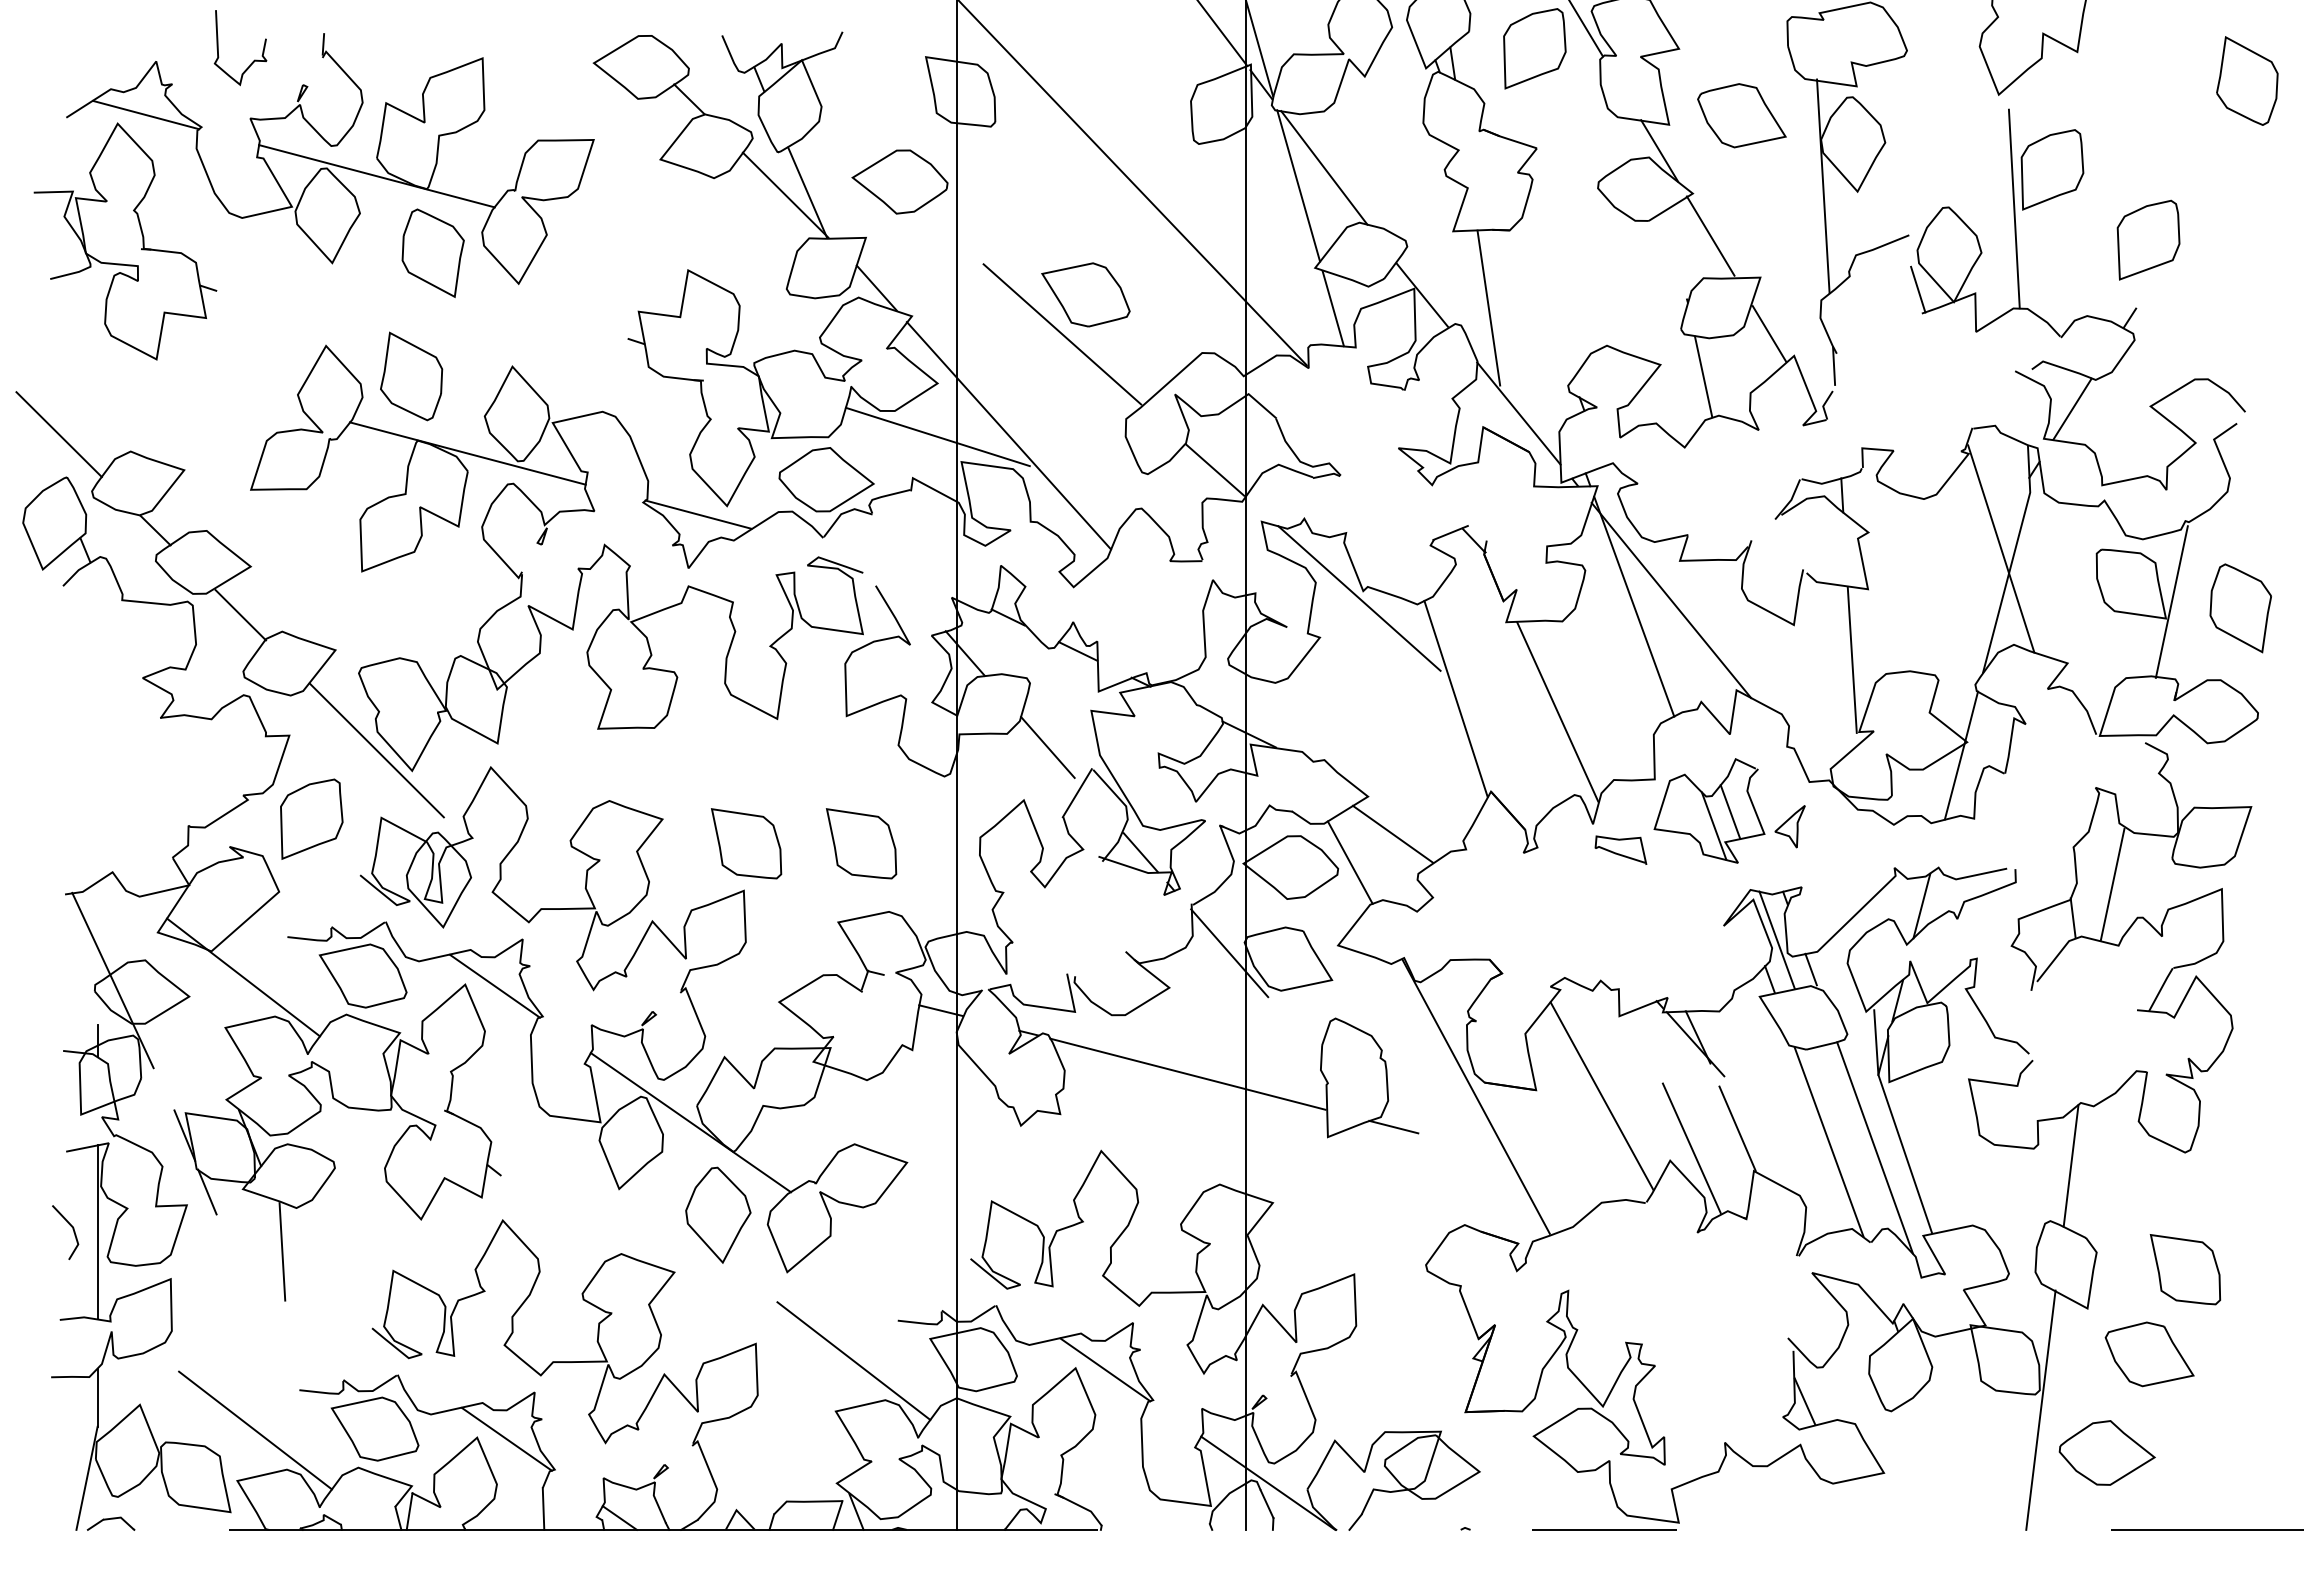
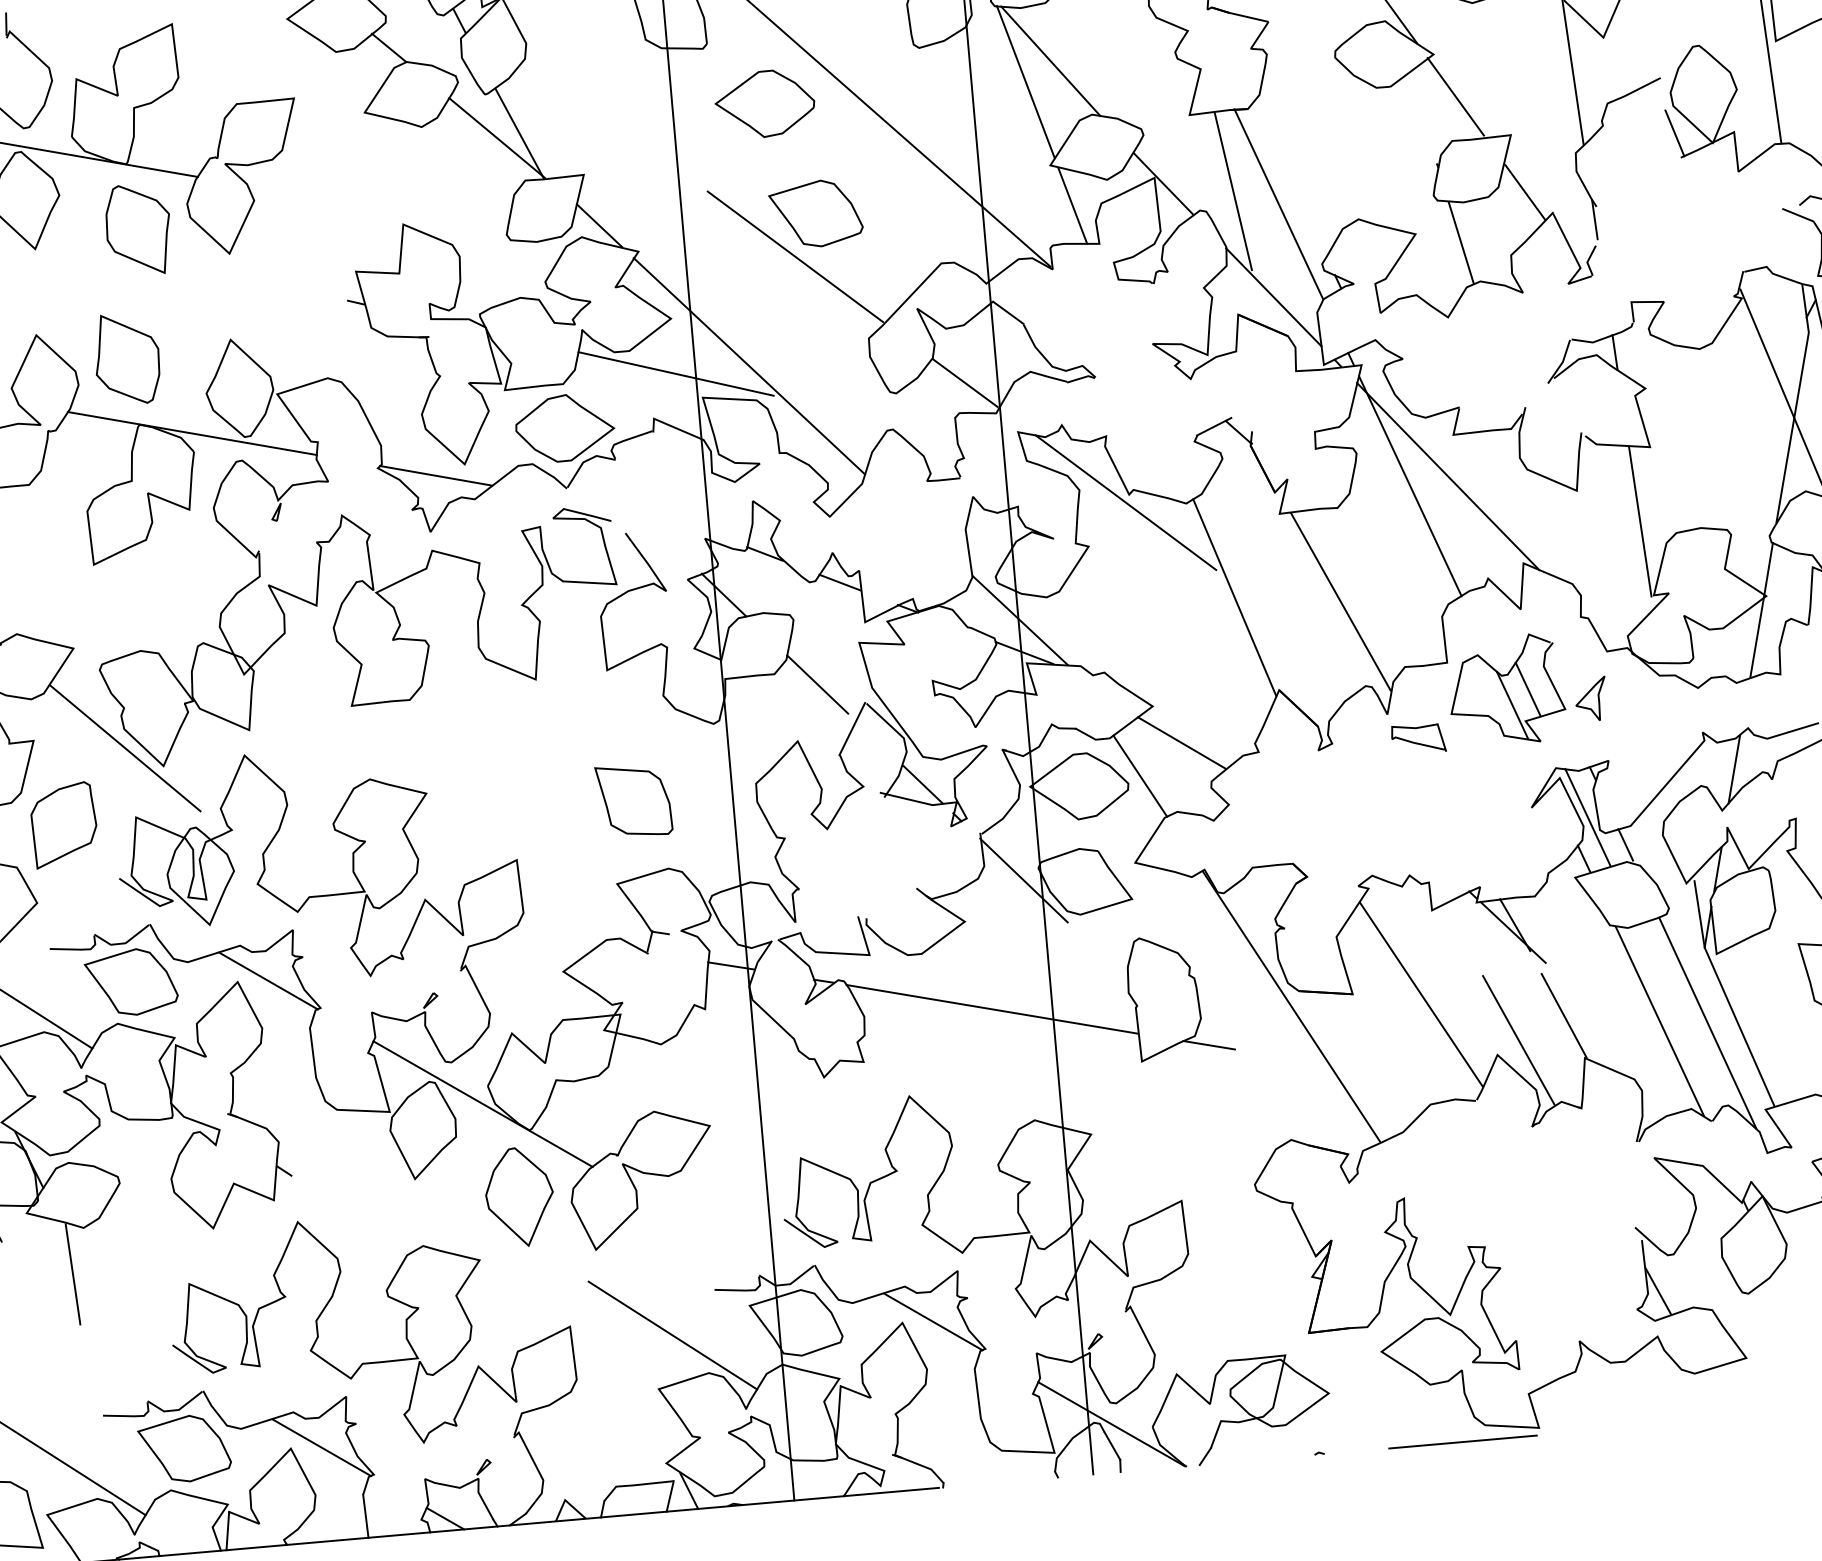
part: (899, 181) -> (764, 103), moved
line: (1531, 324) -> (1278, 204), added
line: (1247, 702) -> (1019, 620), added
part: (746, 843) -> (515, 810), removed

